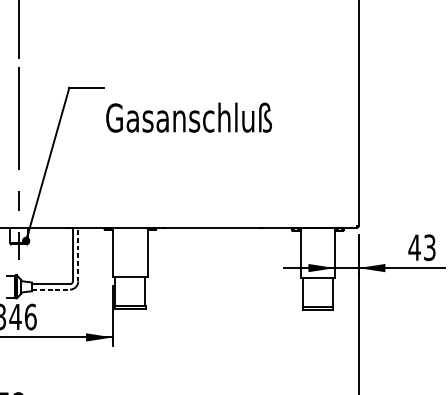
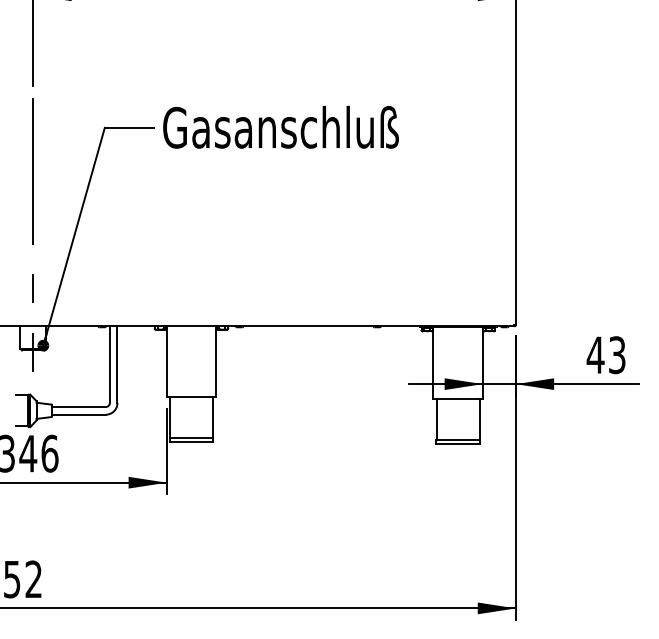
text: (188, 117) -> (280, 126), moved
line: (78, 254) -> (117, 364), dashed -> solid
line: (50, 289) -> (78, 414), dashed -> solid

